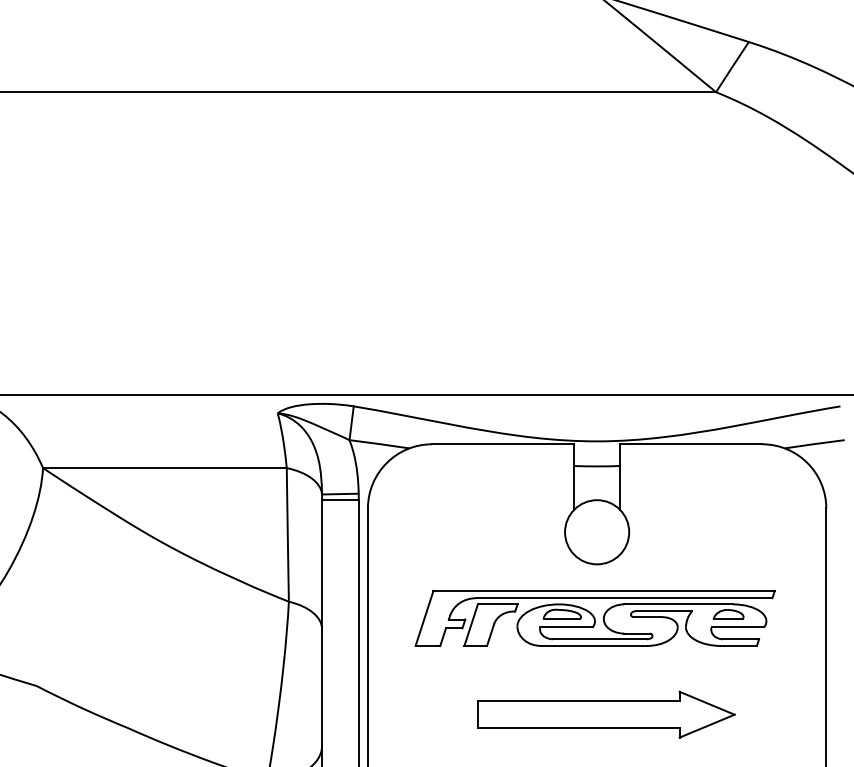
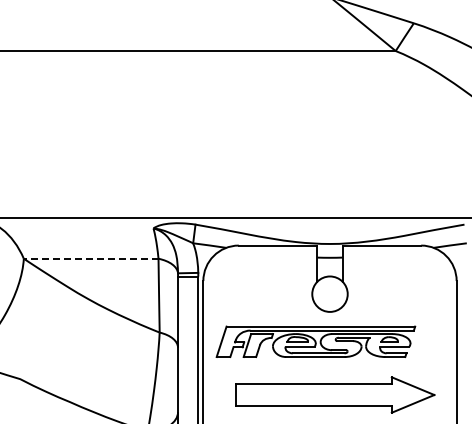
line: (163, 467) -> (90, 258), solid -> dashed
part: (594, 617) -> (315, 341), moved
part: (605, 713) -> (334, 394), size x1.4

